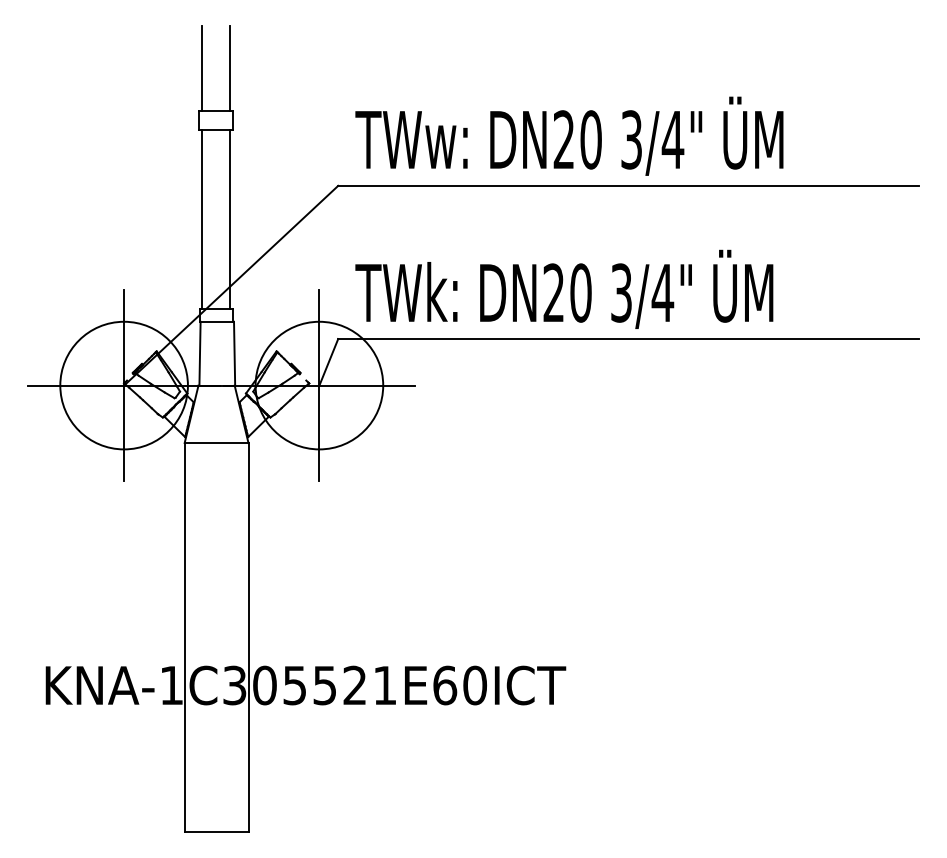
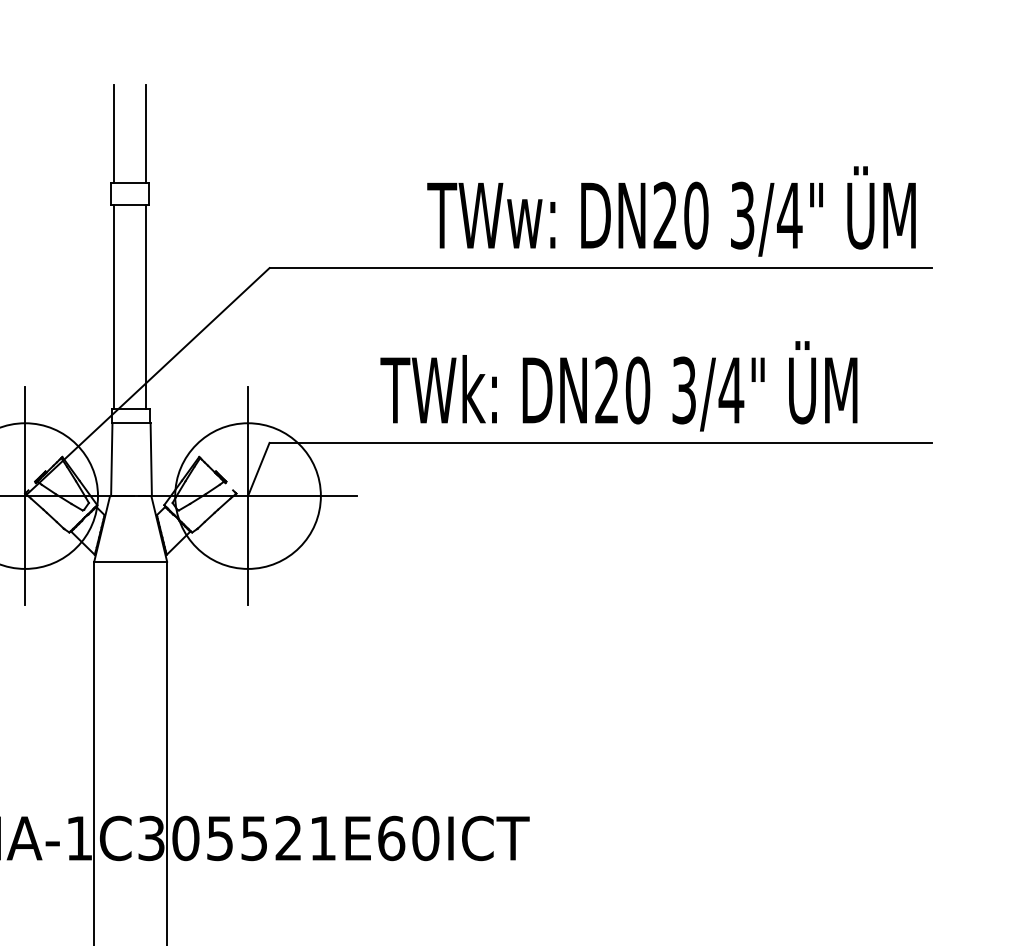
text: (569, 135) -> (671, 210), moved
text: (564, 288) -> (619, 385), moved

